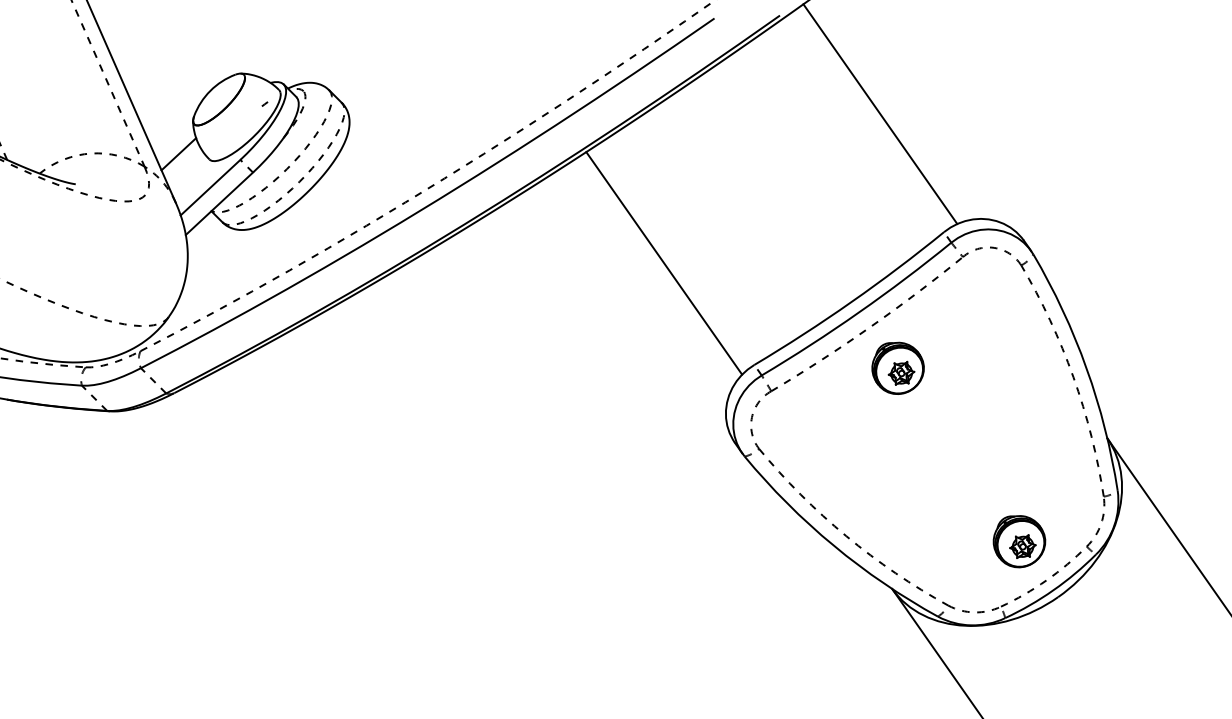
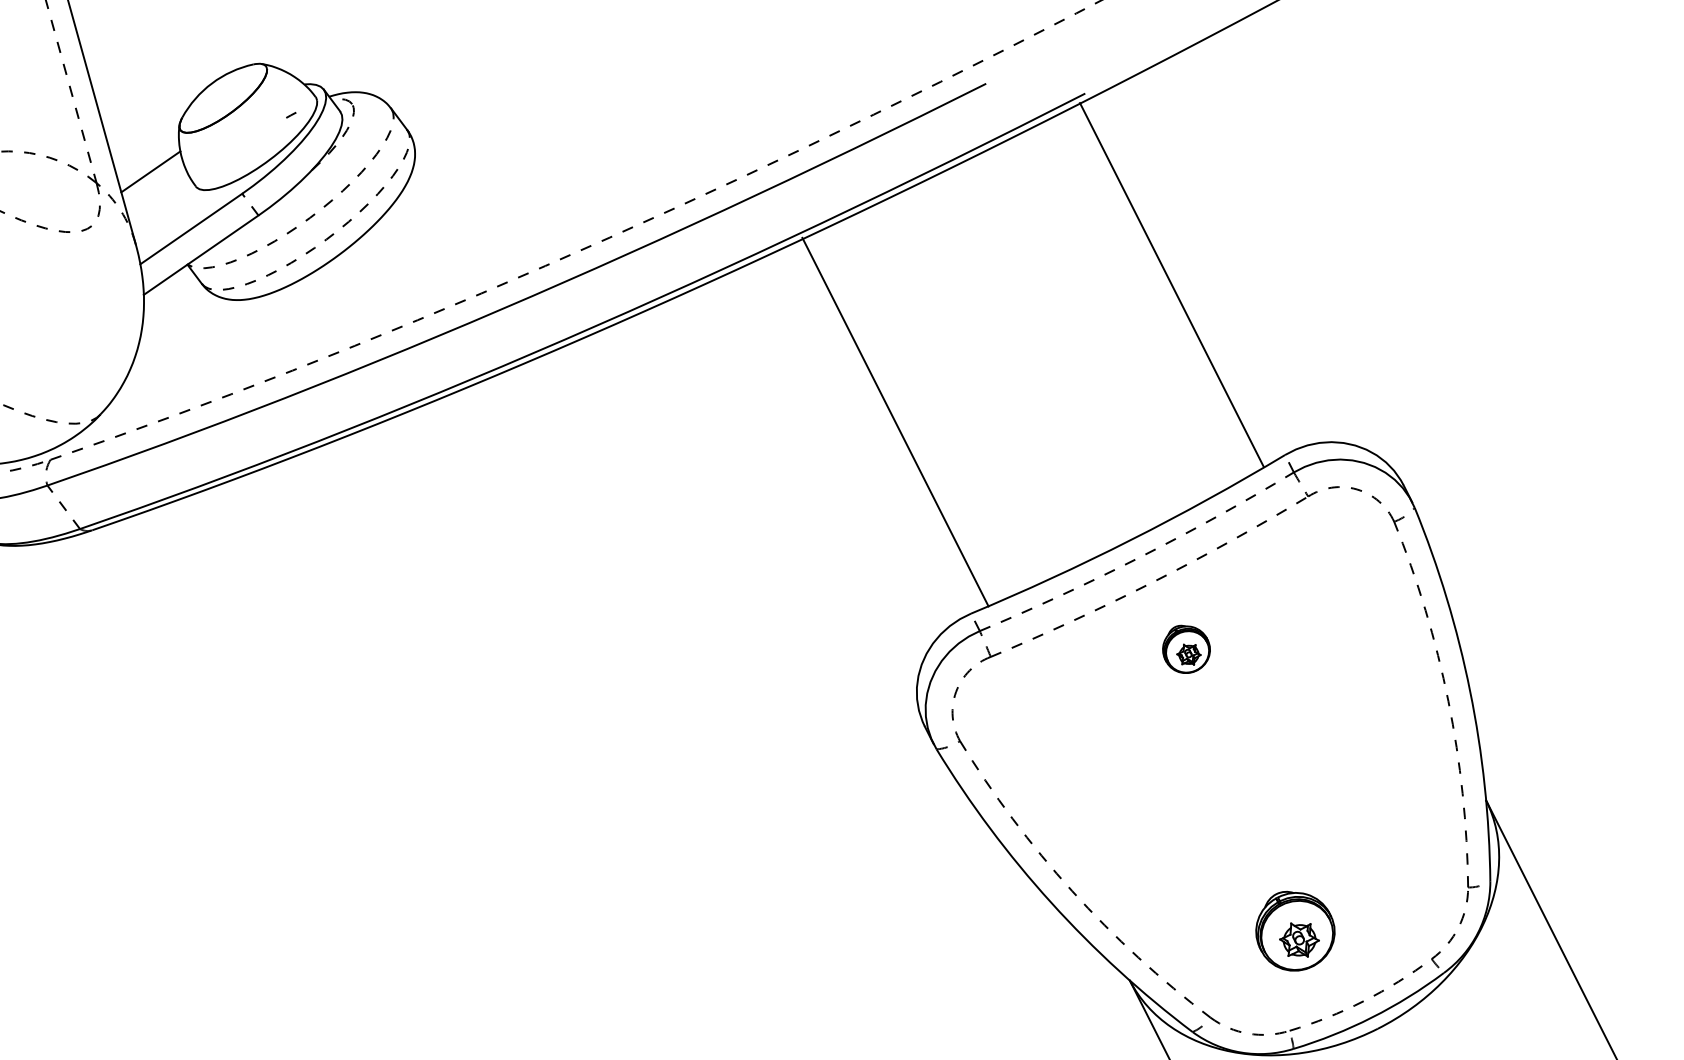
line: (880, 113) -> (1172, 284), moved
line: (664, 263) -> (895, 422), moved
arc: (858, 312) -> (1139, 557), solid -> dashed
part: (897, 367) -> (1185, 648), size x0.6
part: (1019, 541) -> (1295, 931), moved

